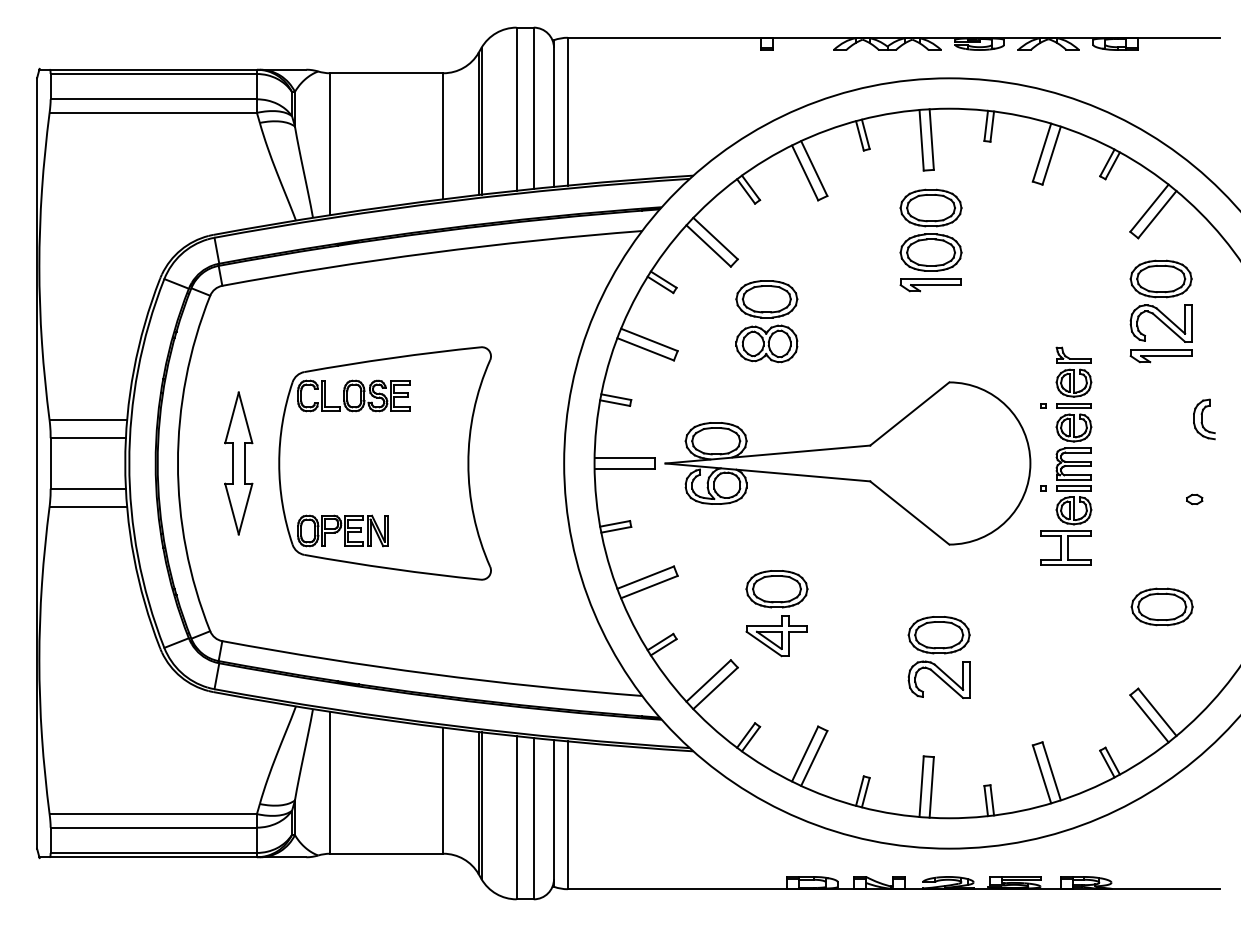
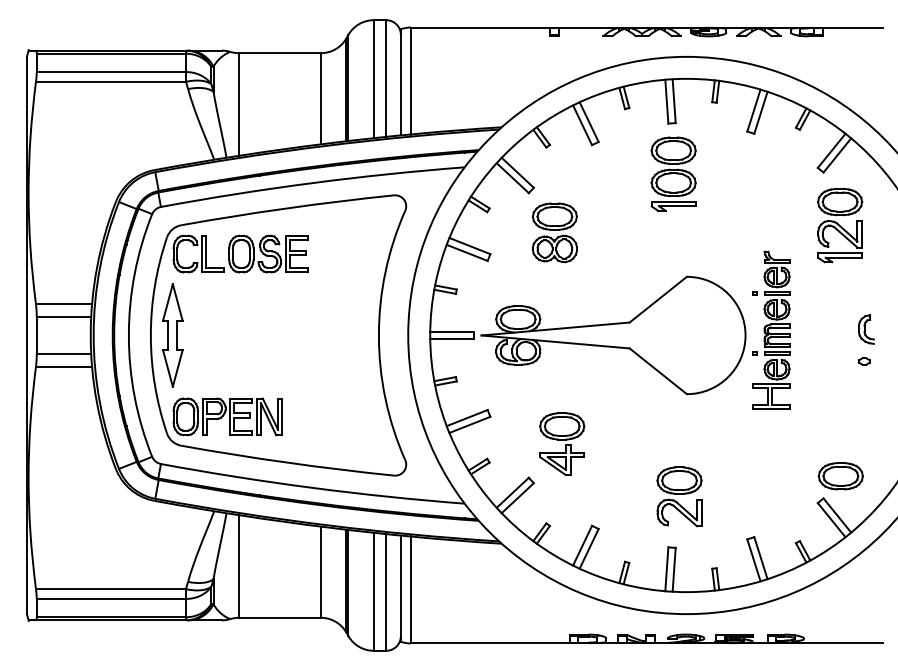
part: (1204, 419) -> (866, 329), moved
part: (384, 463) -> (278, 335), size x1.67
part: (1161, 607) -> (840, 476), moved
part: (939, 657) -> (679, 496), moved

